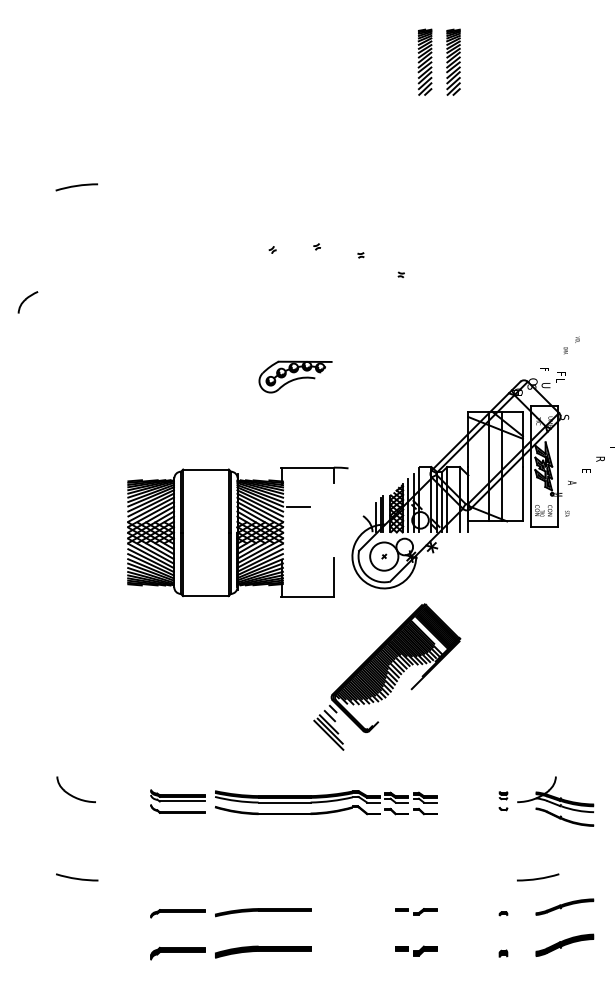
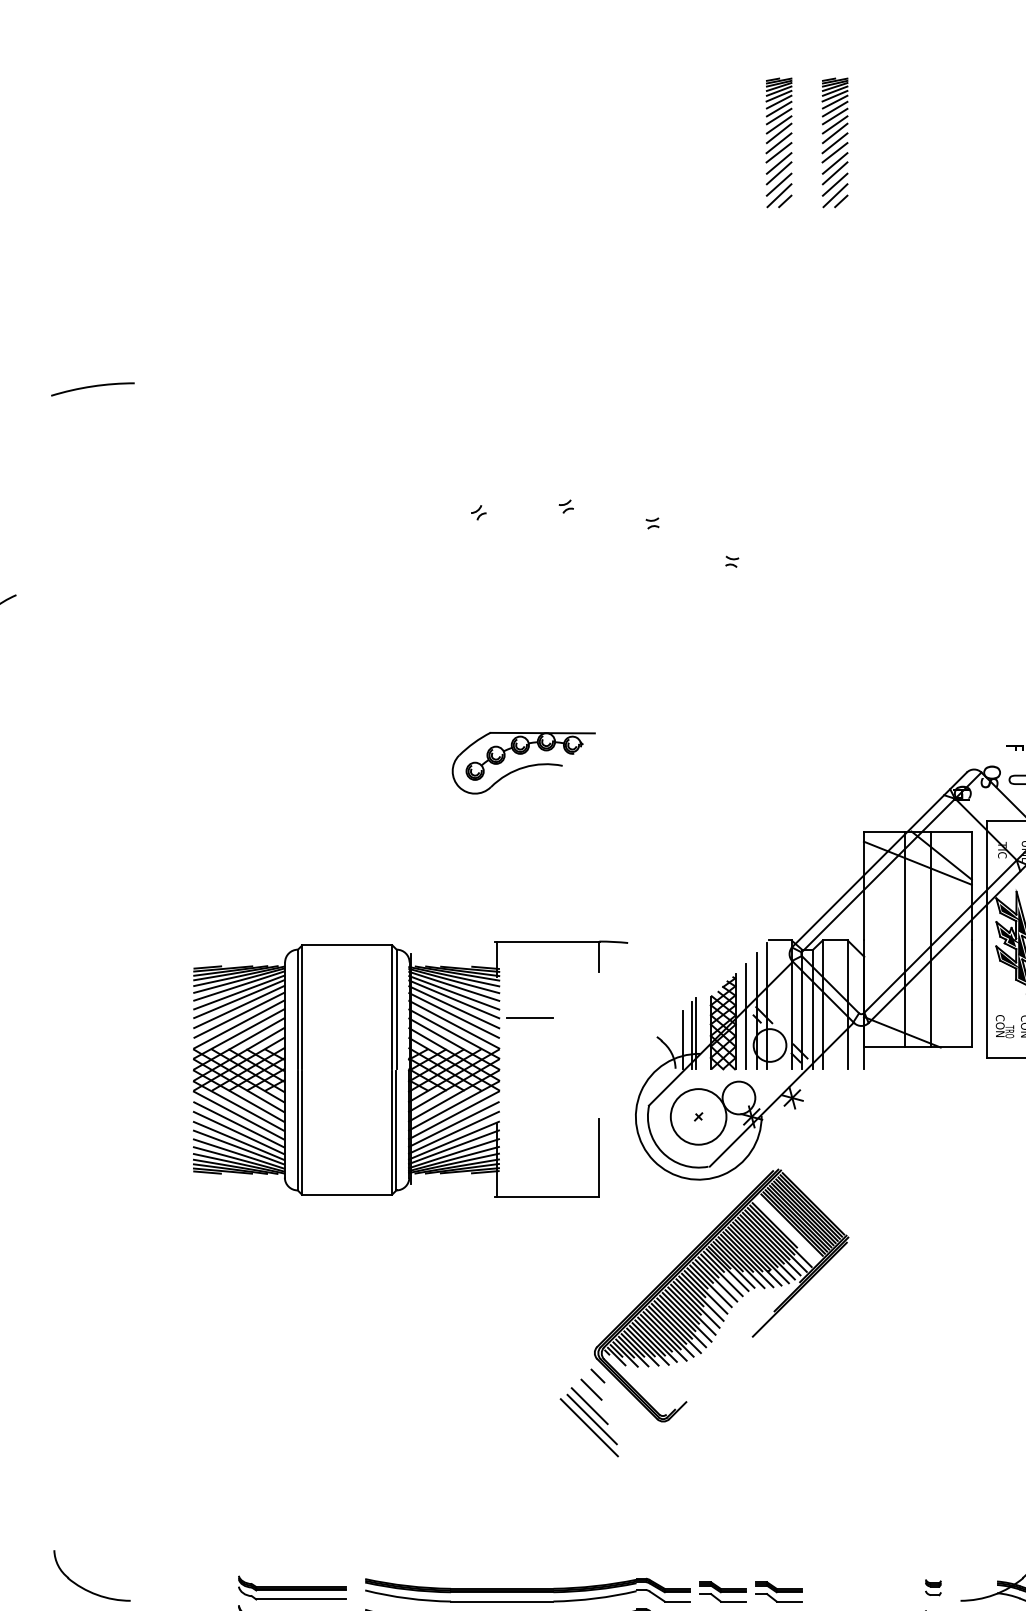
part: (387, 676) -> (704, 1311), moved

